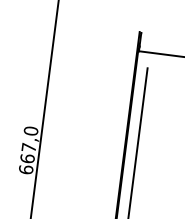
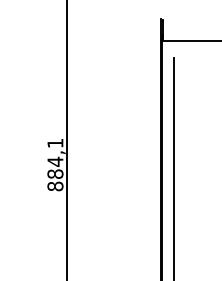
text: (28, 150) -> (55, 164), 667,0 -> 884,1

